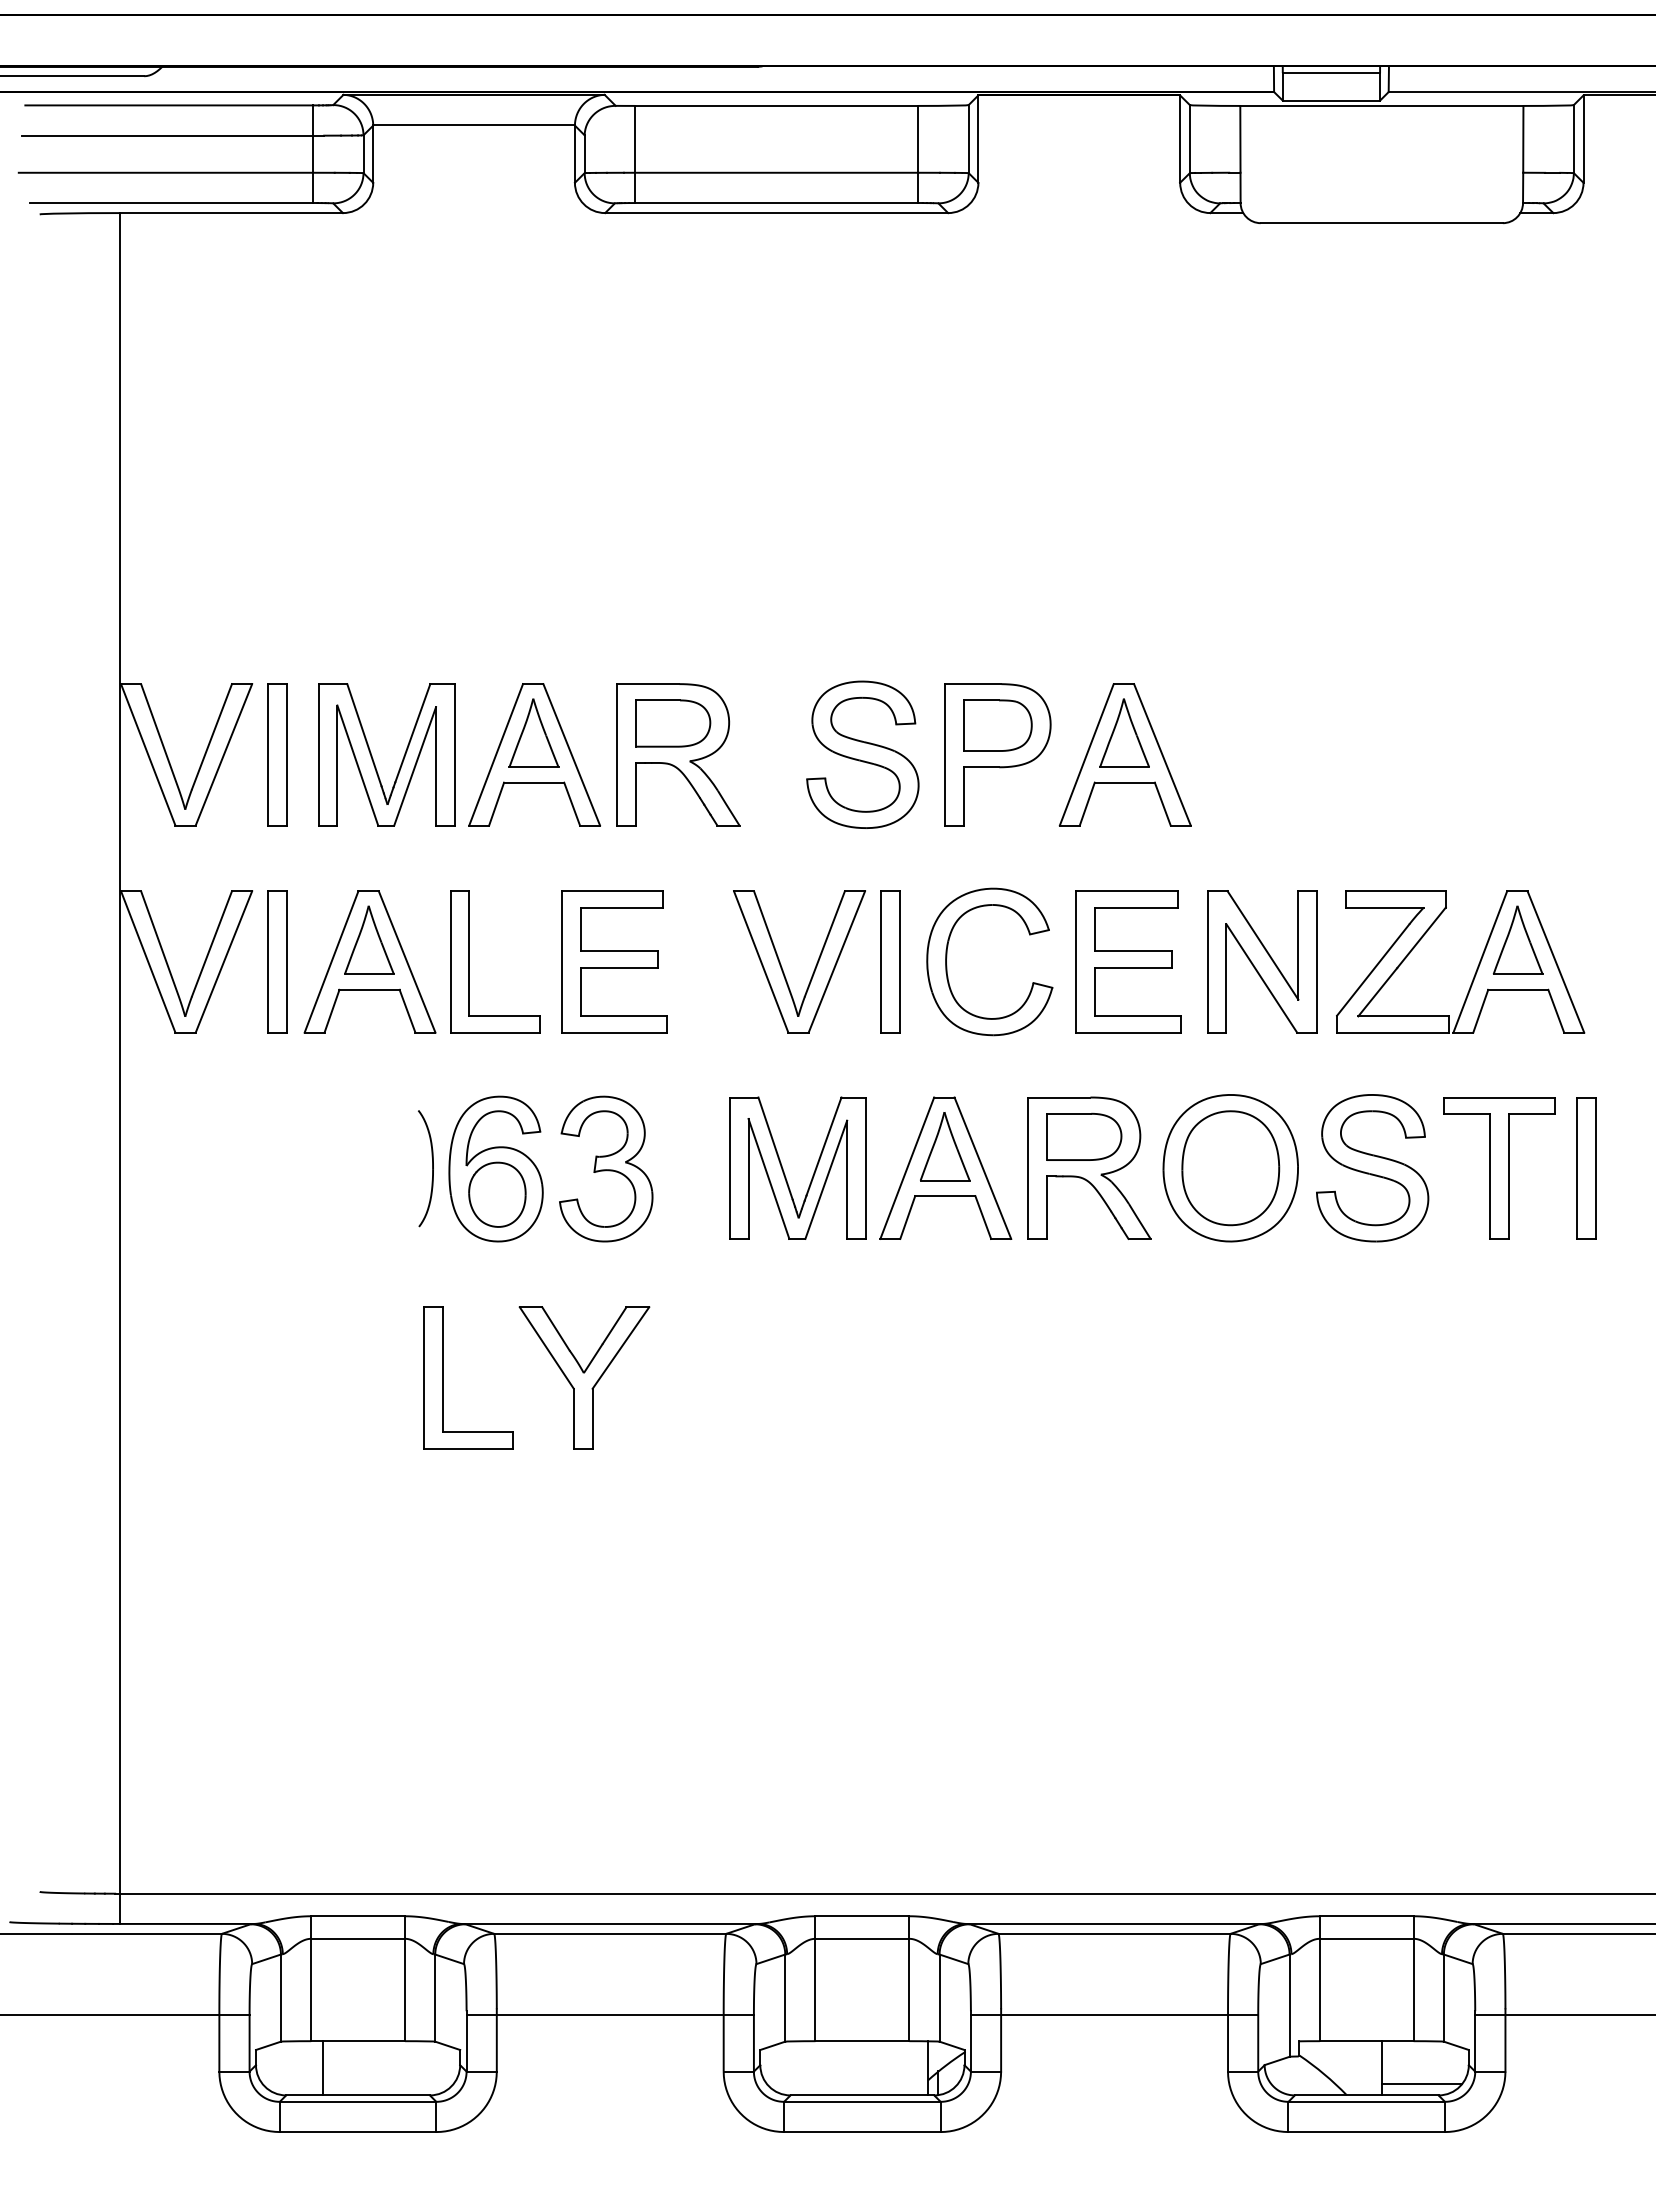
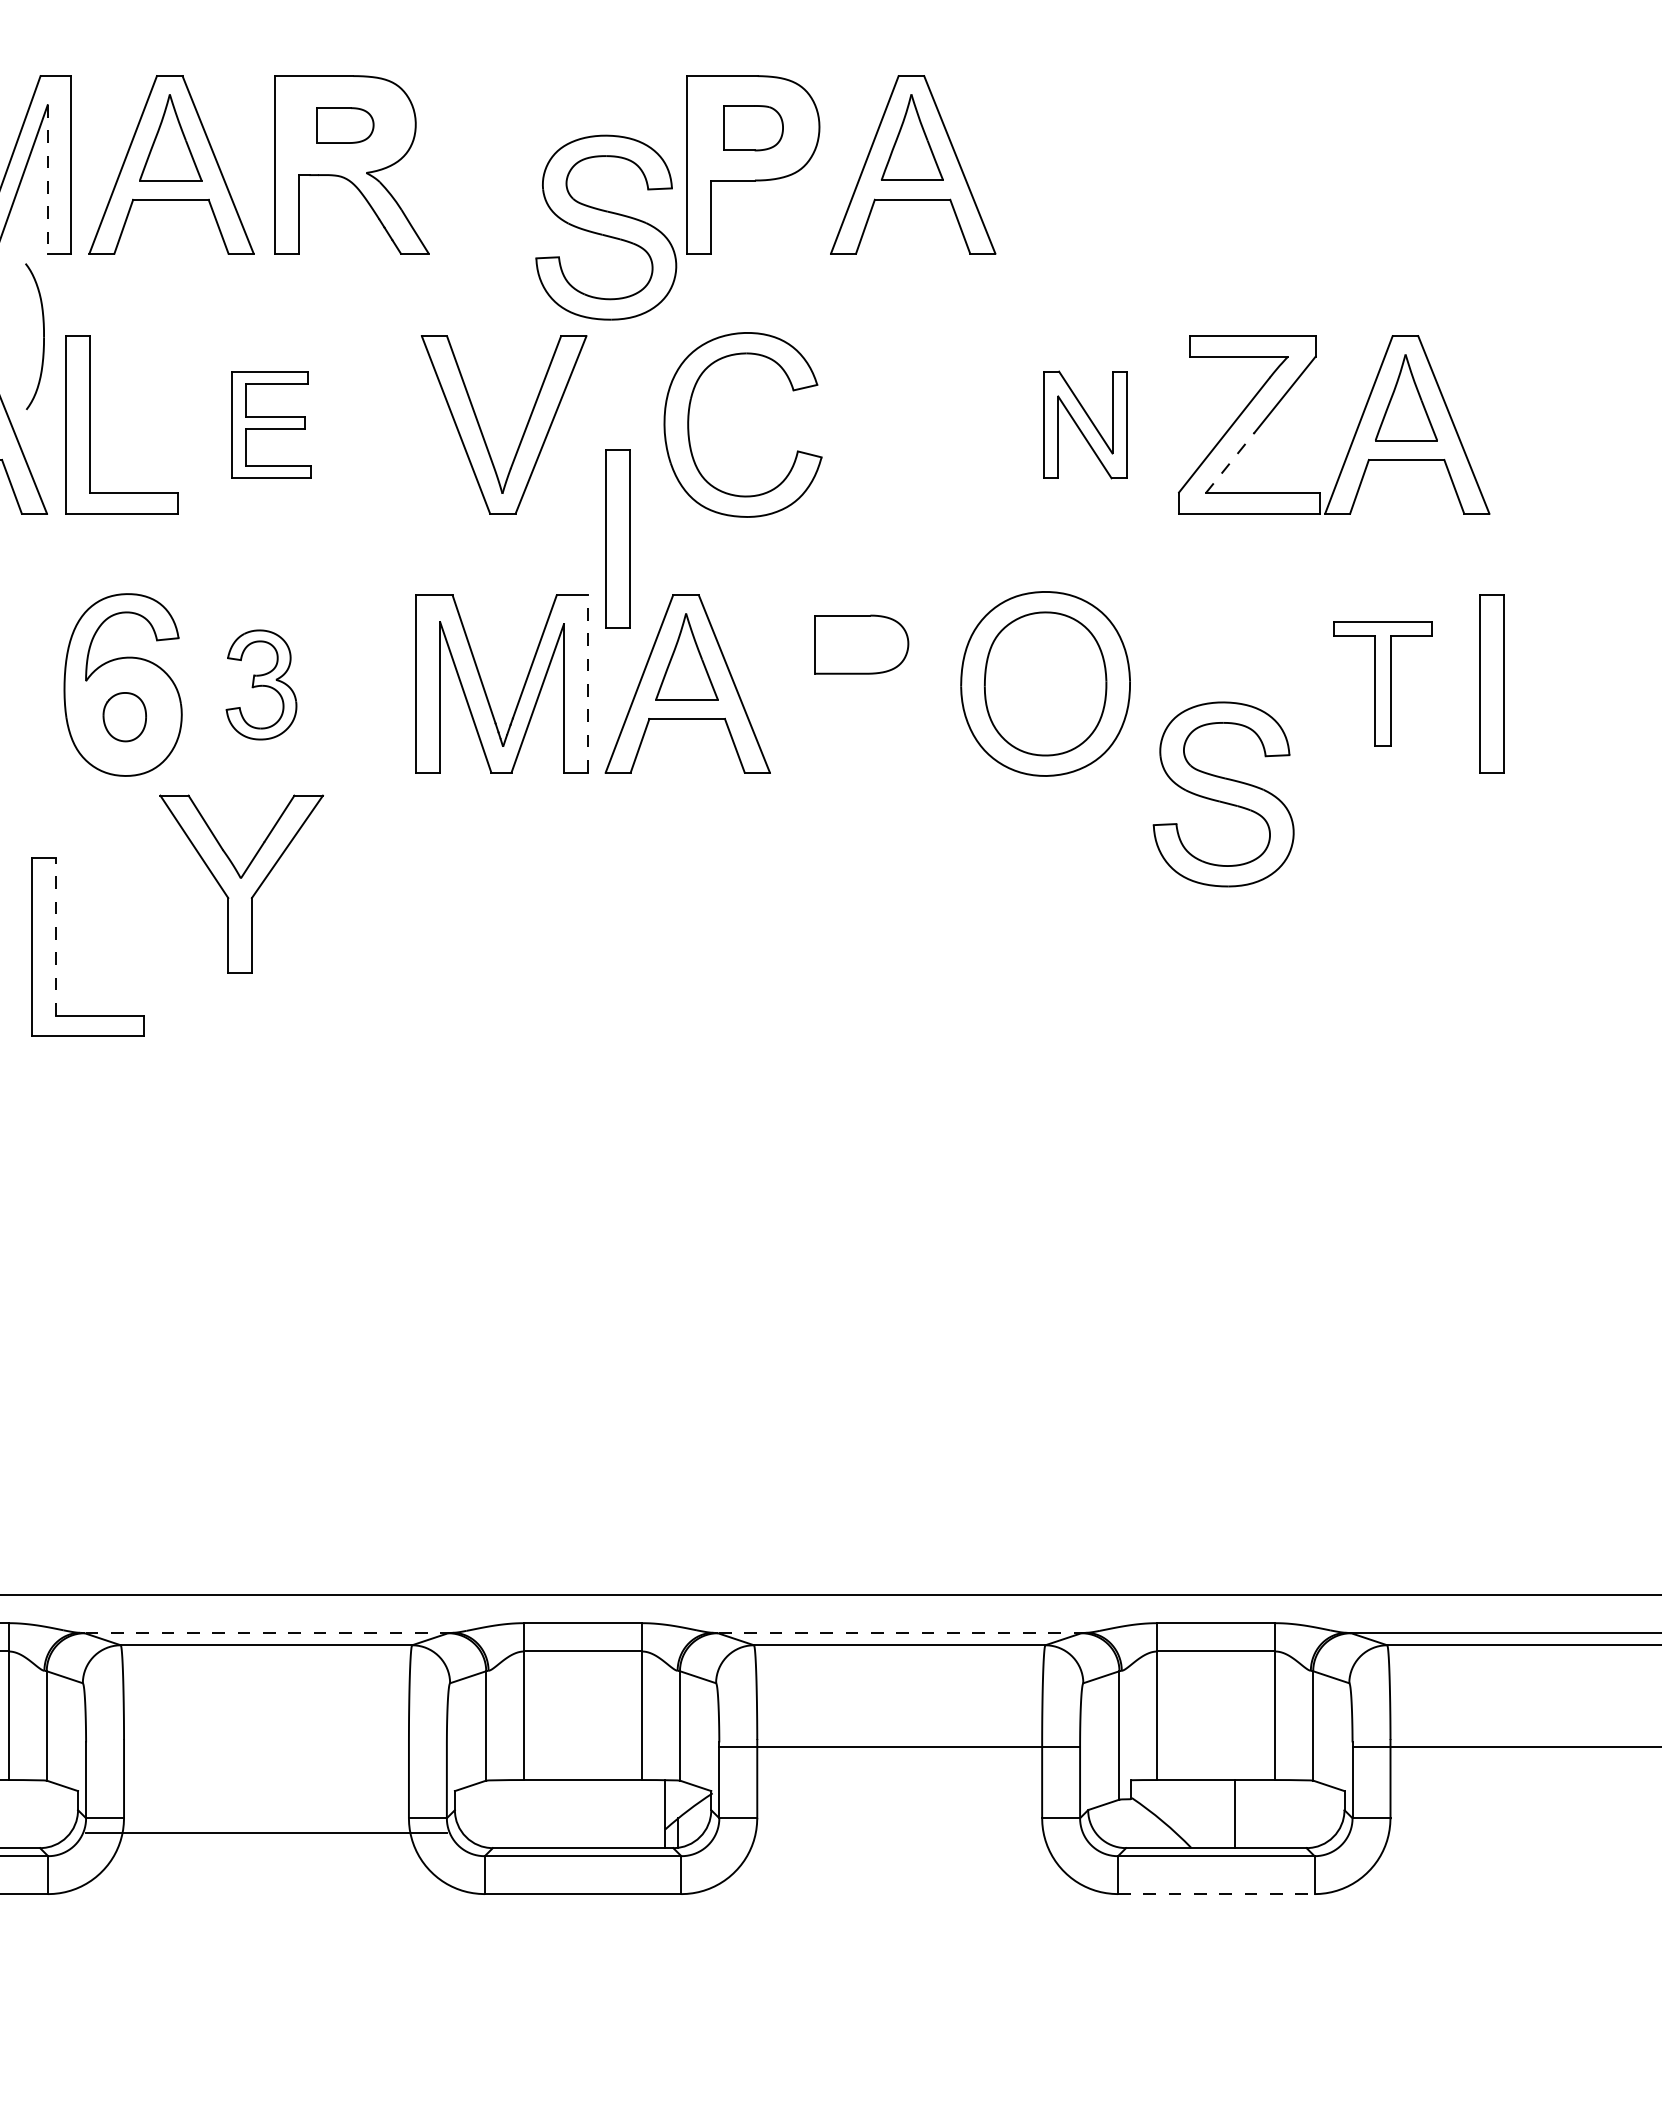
part: (673, 723) -> (345, 125), size x0.6
part: (997, 725) -> (752, 128), size x0.7
part: (862, 754) -> (605, 227), moved
line: (436, 766) -> (48, 179), solid -> dashed
part: (614, 961) -> (271, 424), size x0.6
part: (890, 961) -> (618, 538), moved
part: (1128, 961) -> (917, 424), removed
part: (1262, 961) -> (1085, 424), size x0.6
line: (1378, 991) -> (1231, 462), solid -> dashed
part: (1089, 1167) -> (868, 683), removed
part: (432, 1168) -> (43, 336), moved
part: (606, 1168) -> (261, 684), size x0.6
line: (866, 1168) -> (588, 684), solid -> dashed
part: (1372, 1168) -> (1223, 794), moved
part: (1499, 1168) -> (1383, 684), size x0.7
part: (497, 1194) -> (124, 716), size x0.6
line: (442, 1369) -> (55, 936), solid -> dashed
part: (584, 1377) -> (241, 883), moved
line: (610, 1923) -> (266, 1632), solid -> dashed
line: (1114, 1923) -> (899, 1632), solid -> dashed
line: (609, 2014) -> (265, 1833), moved
line: (1421, 2084) -> (1285, 1834), removed
line: (1367, 2132) -> (1217, 1894), solid -> dashed

